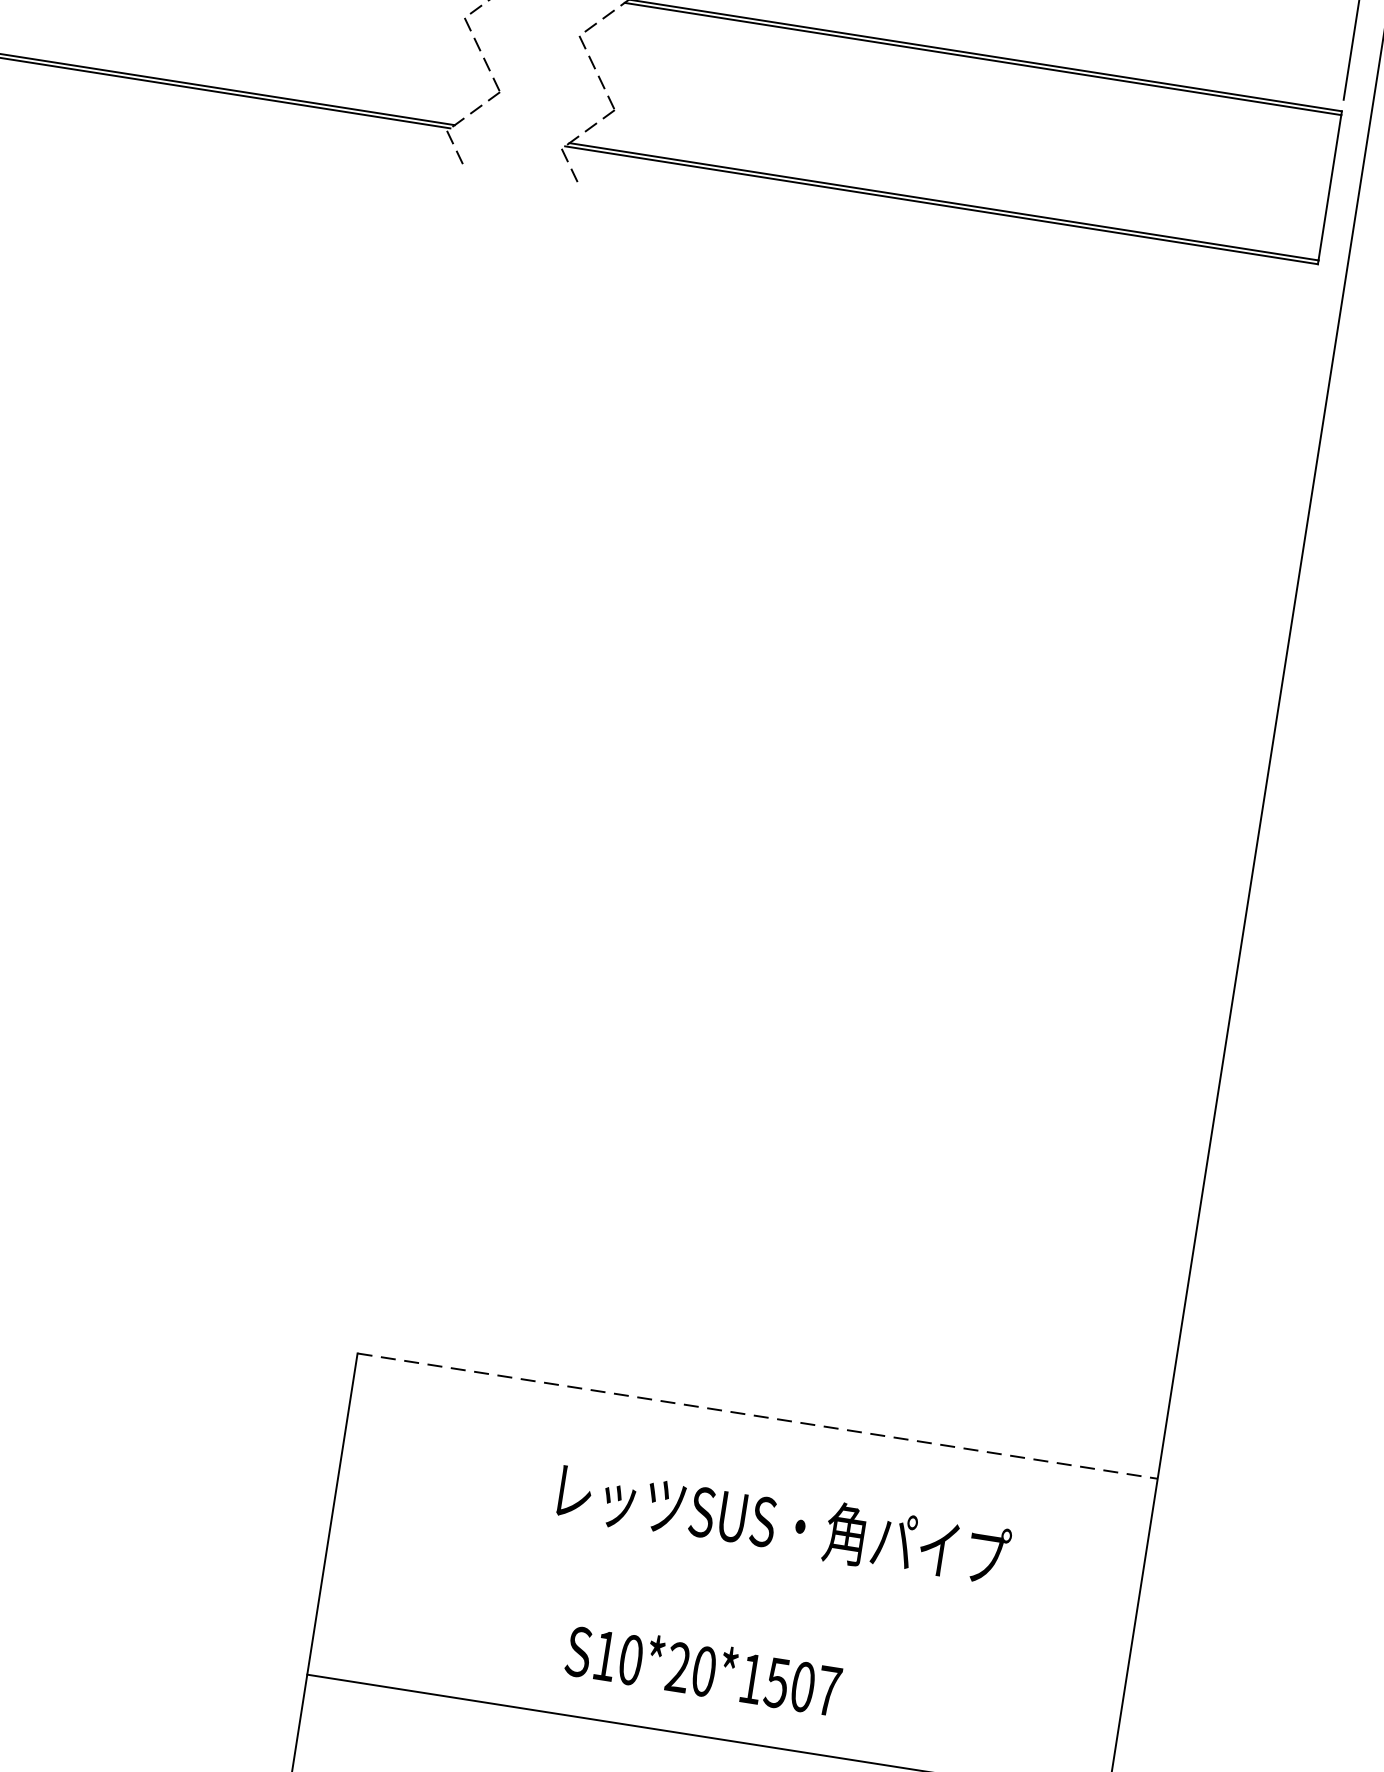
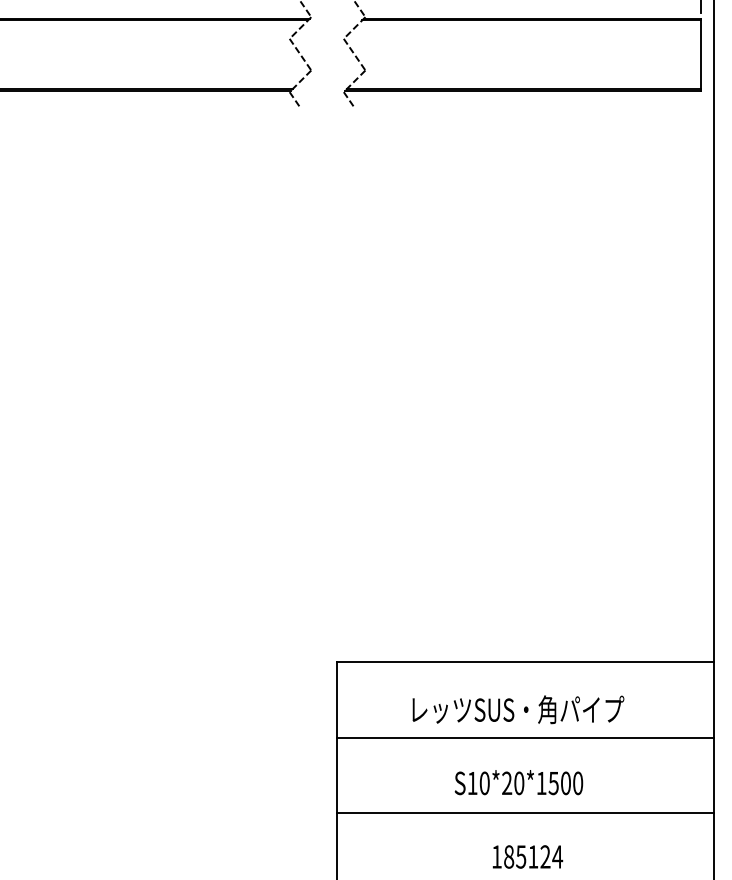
line: (757, 1415) -> (525, 661), dashed -> solid
text: (784, 1523) -> (518, 709), moved
line: (732, 1576) -> (525, 737), added
text: (829, 1691) -> (578, 783), S10*20*1507 -> S10*20*1500

